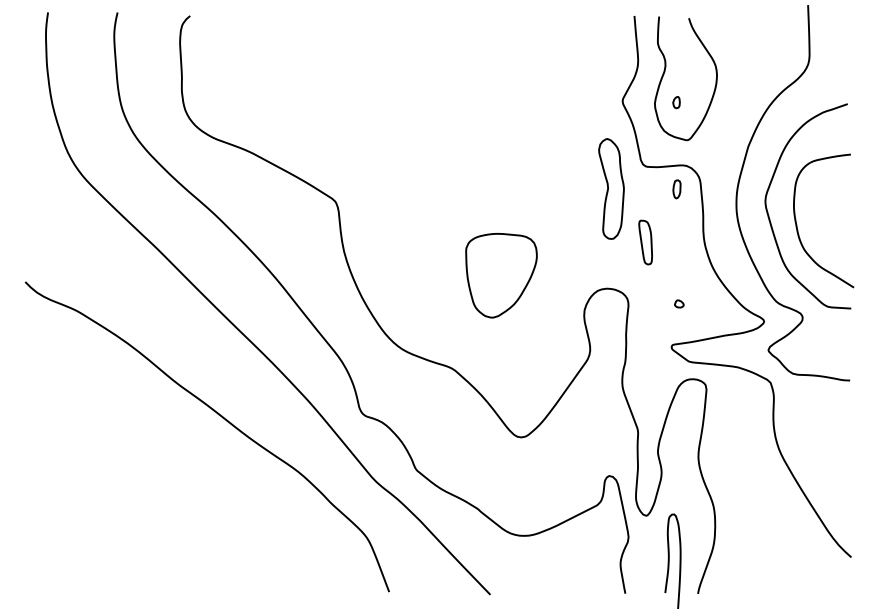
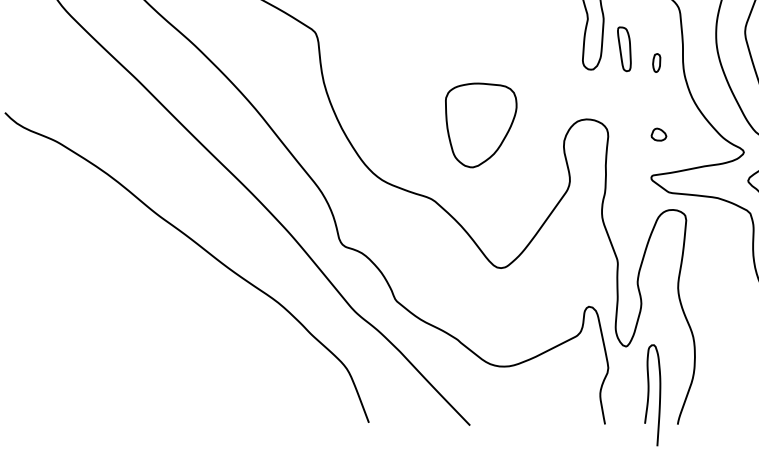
part: (676, 189) -> (656, 63), moved
part: (645, 242) -> (624, 49), moved
part: (501, 275) -> (481, 125), moved
part: (679, 303) -> (659, 134), size x1.67

